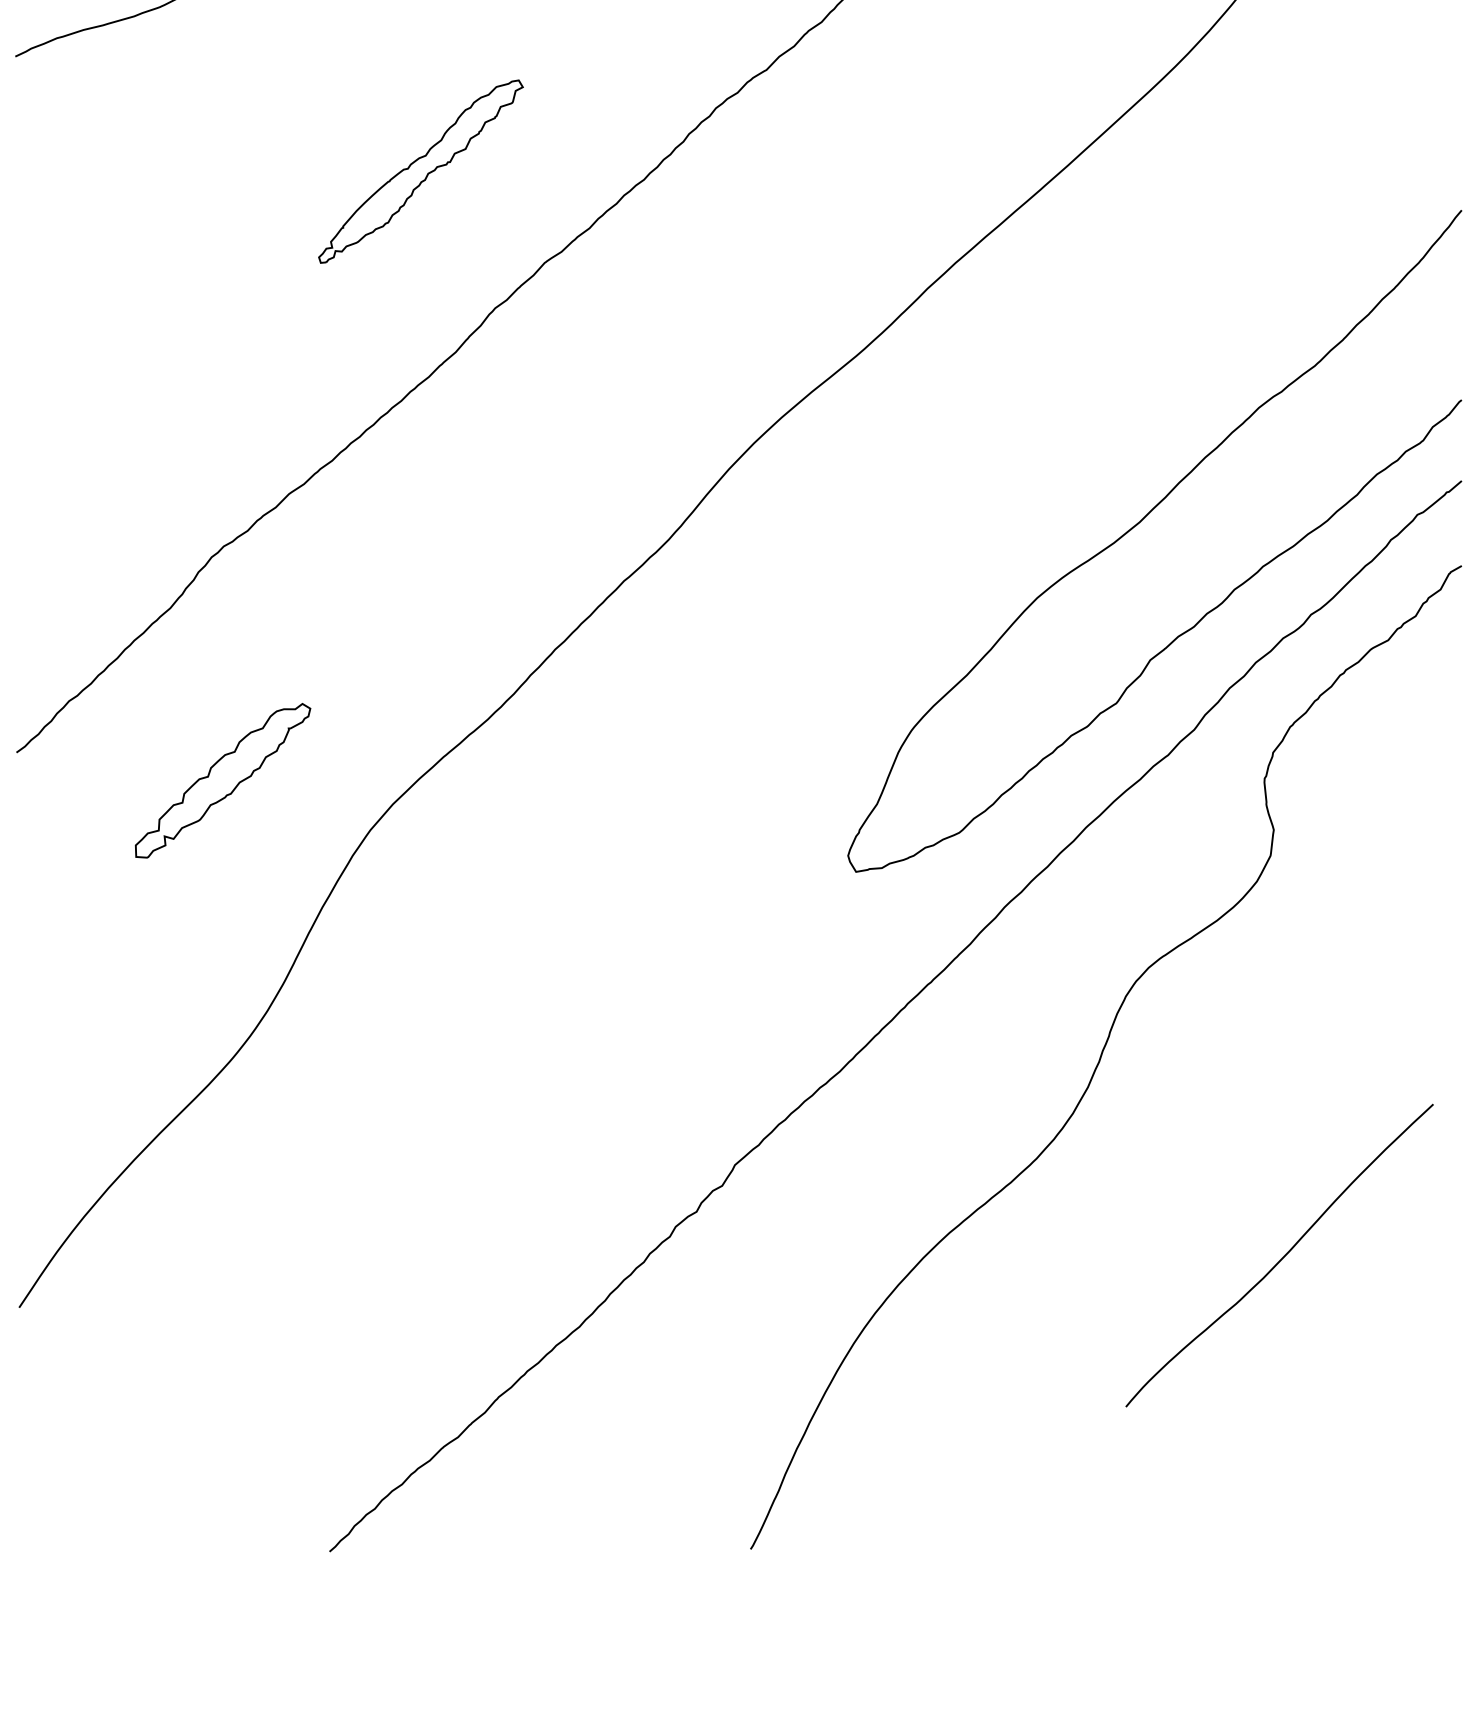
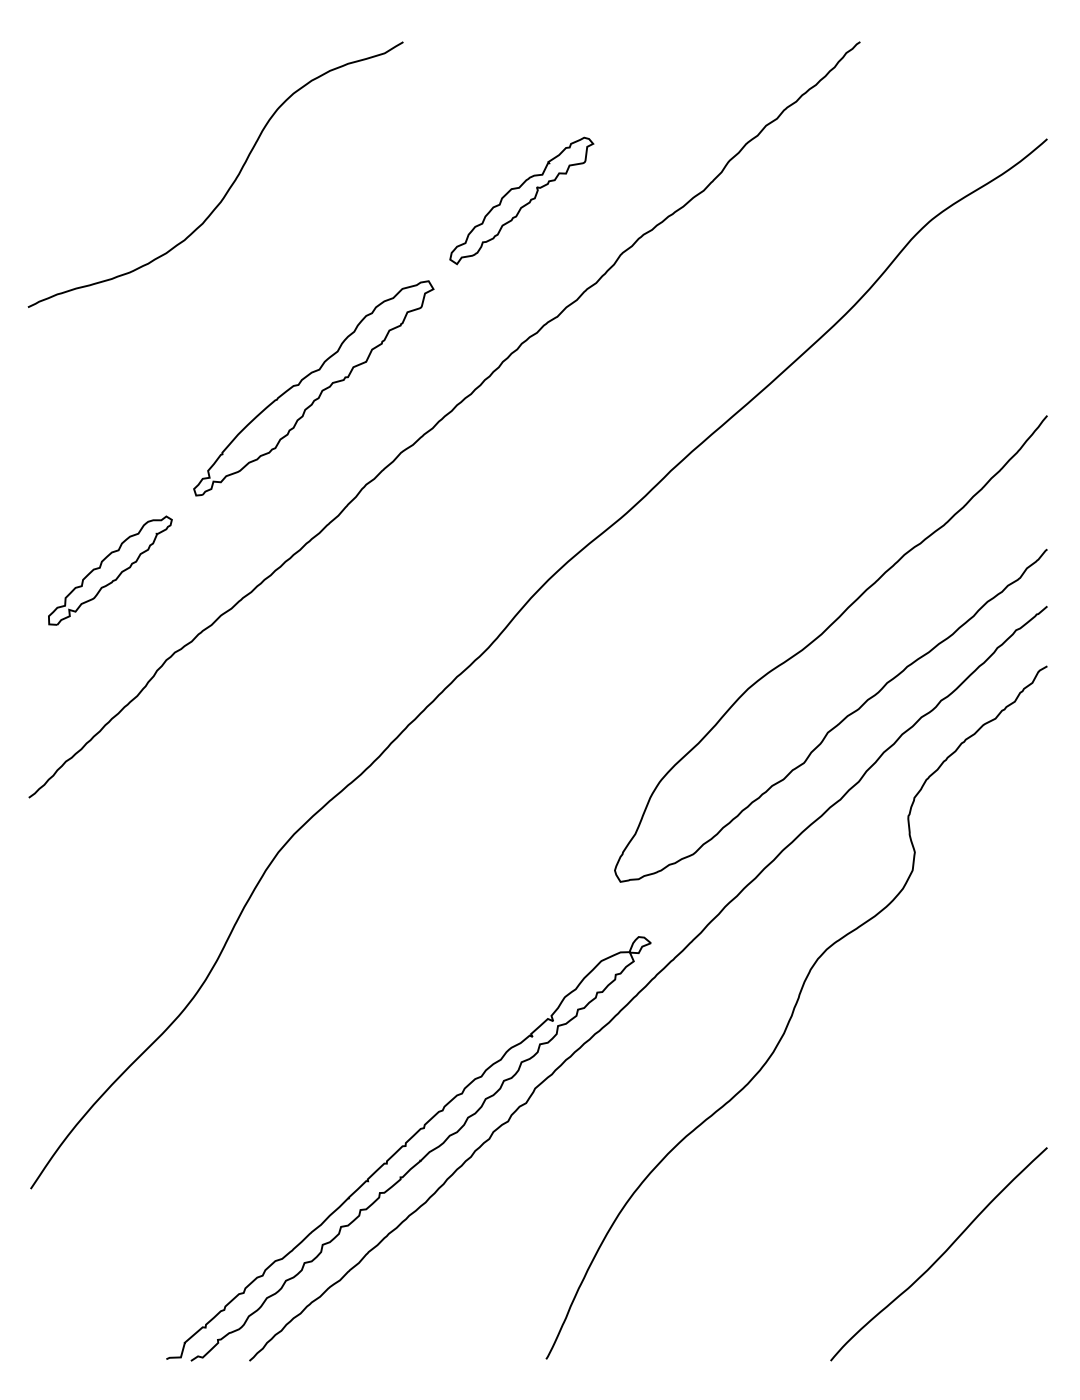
part: (420, 171) -> (313, 388), size x1.67
part: (223, 780) -> (110, 570), moved
curve: (552, 1247) -> (406, 1146), added
curve: (1281, 1257) -> (940, 1255), moved

